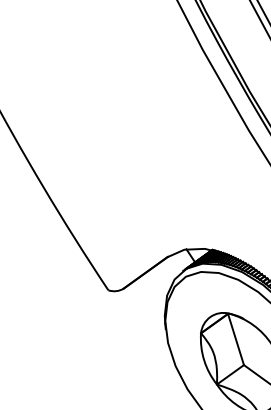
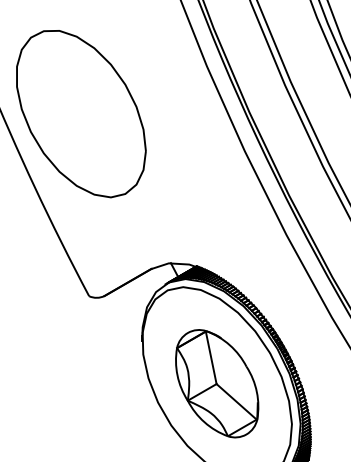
part: (82, 110) -> (81, 114), added

